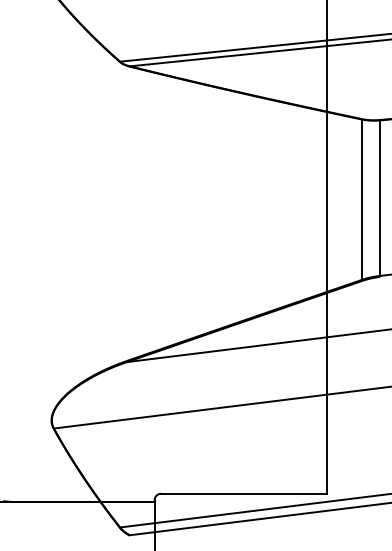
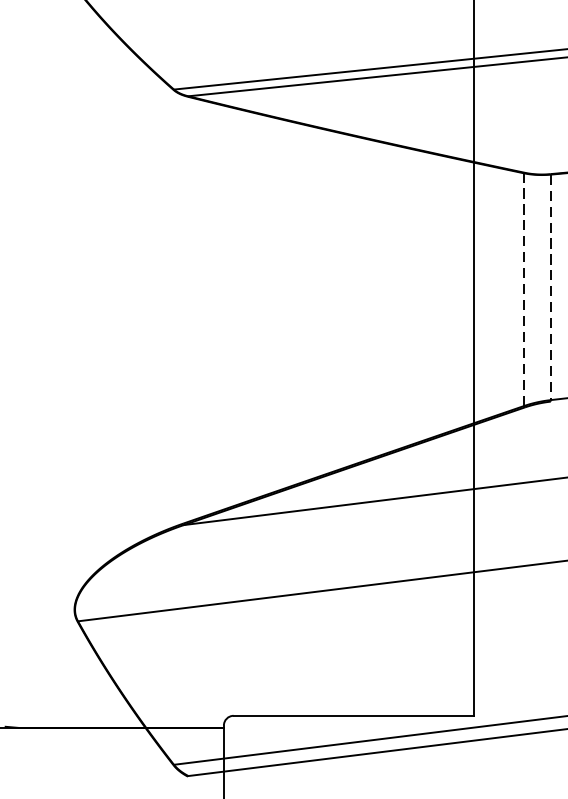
line: (379, 198) -> (550, 287), solid -> dashed
line: (361, 199) -> (523, 289), solid -> dashed

